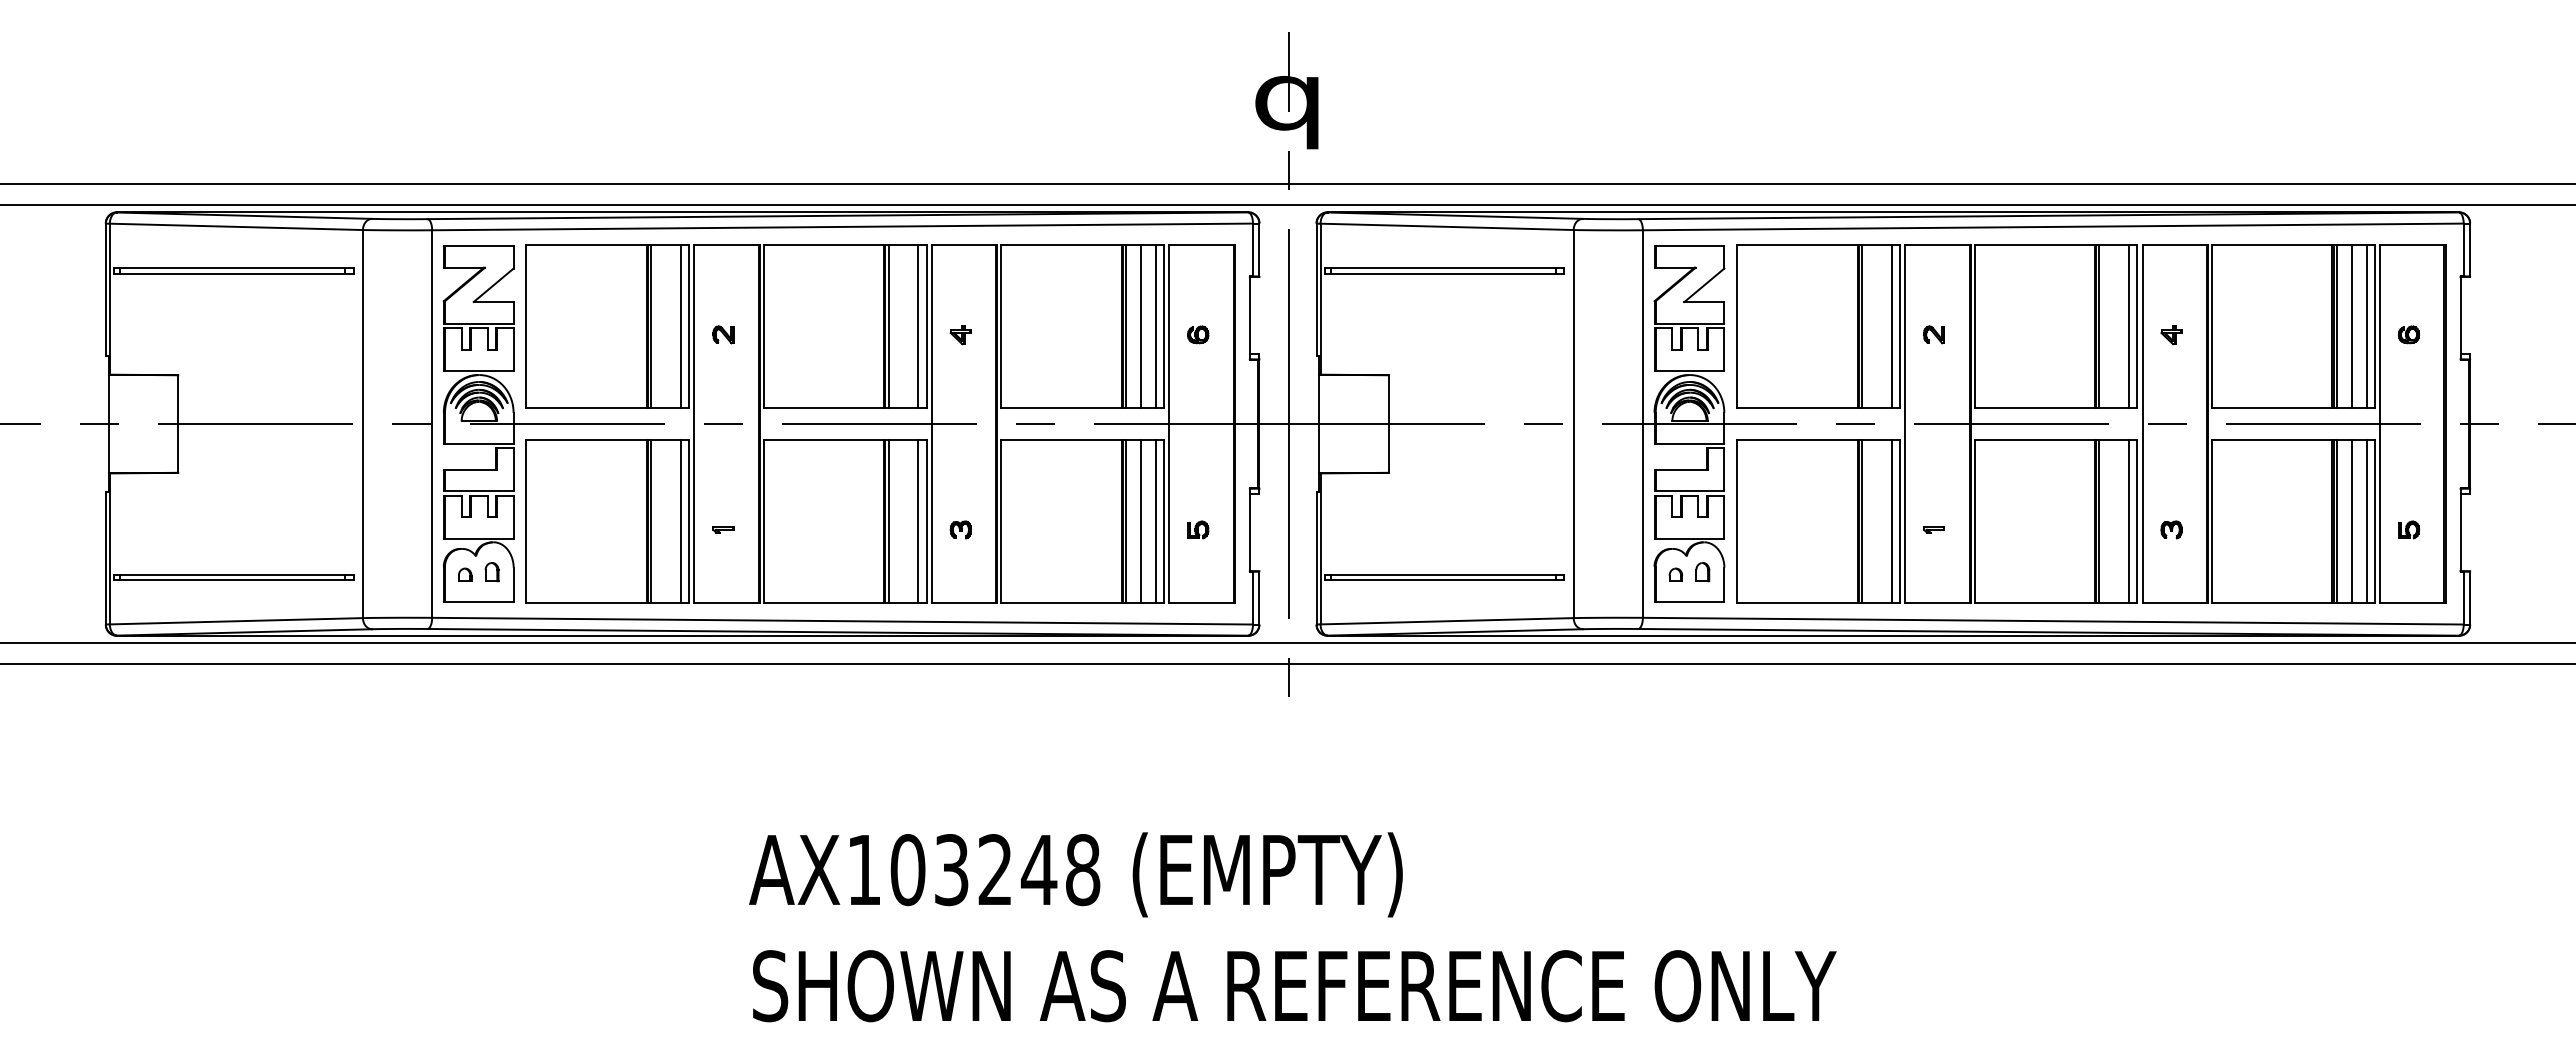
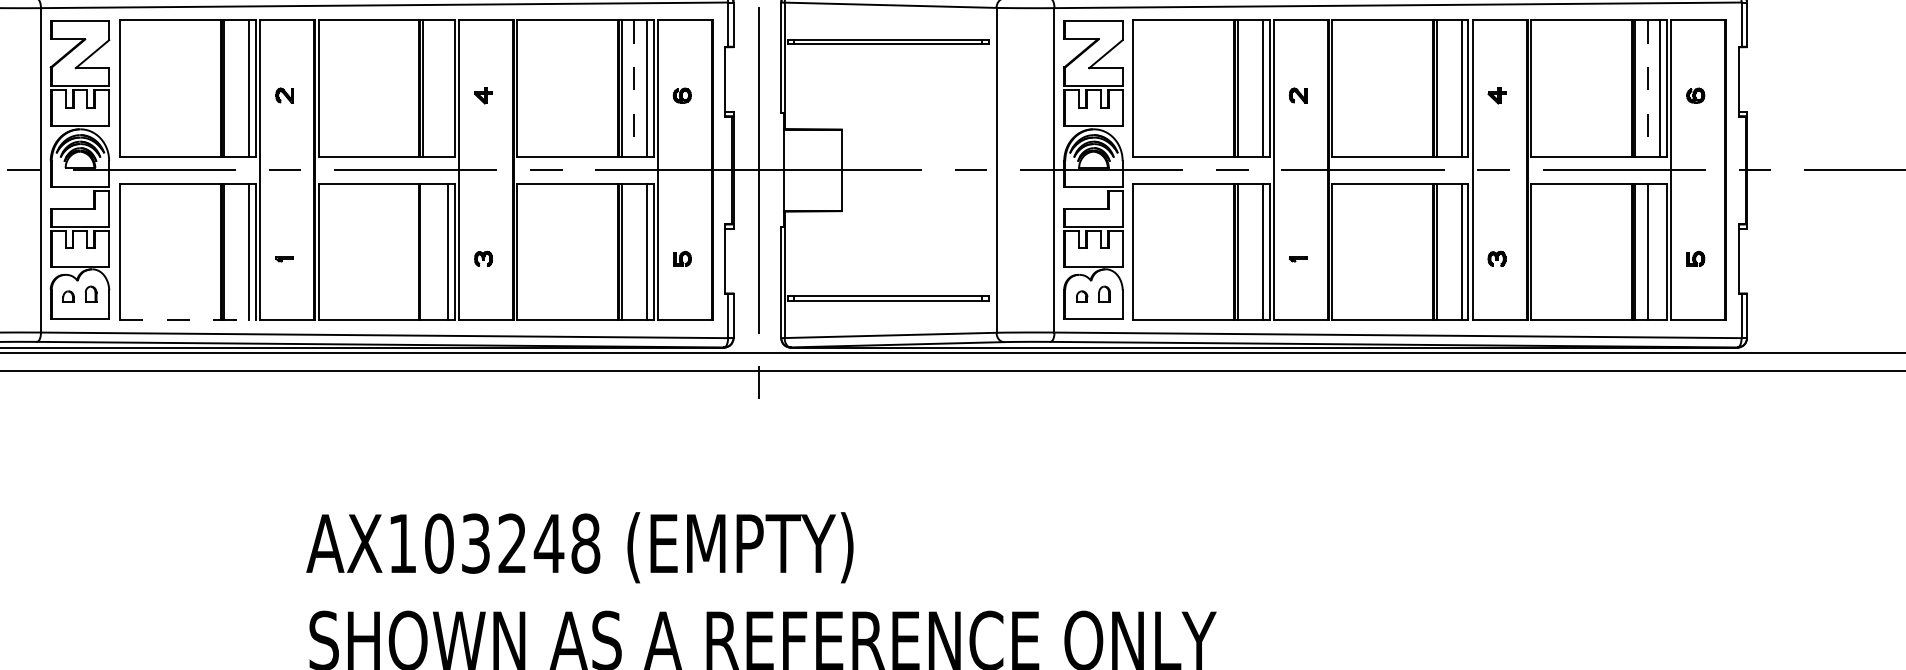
line: (918, 326) -> (448, 88), removed
line: (1141, 326) -> (634, 88), solid -> dashed
line: (2351, 326) -> (1647, 88), solid -> dashed
line: (888, 521) -> (422, 251), removed
line: (1141, 521) -> (634, 251), removed
line: (2366, 521) -> (1660, 251), removed
line: (608, 603) -> (188, 320), solid -> dashed

